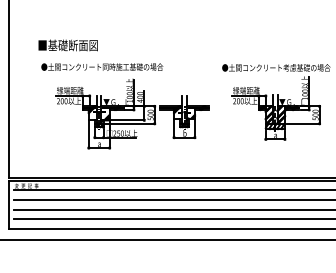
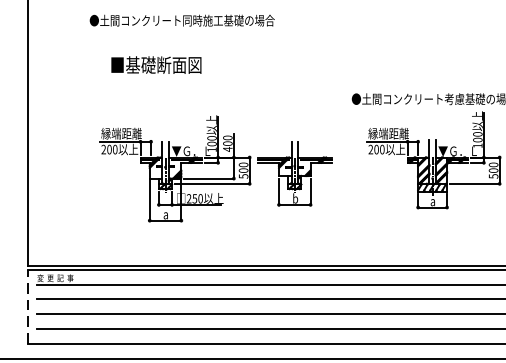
text: (67, 45) -> (155, 65), moved
text: (102, 66) -> (182, 19), moved
line: (8, 204) -> (27, 306), solid -> dashed

